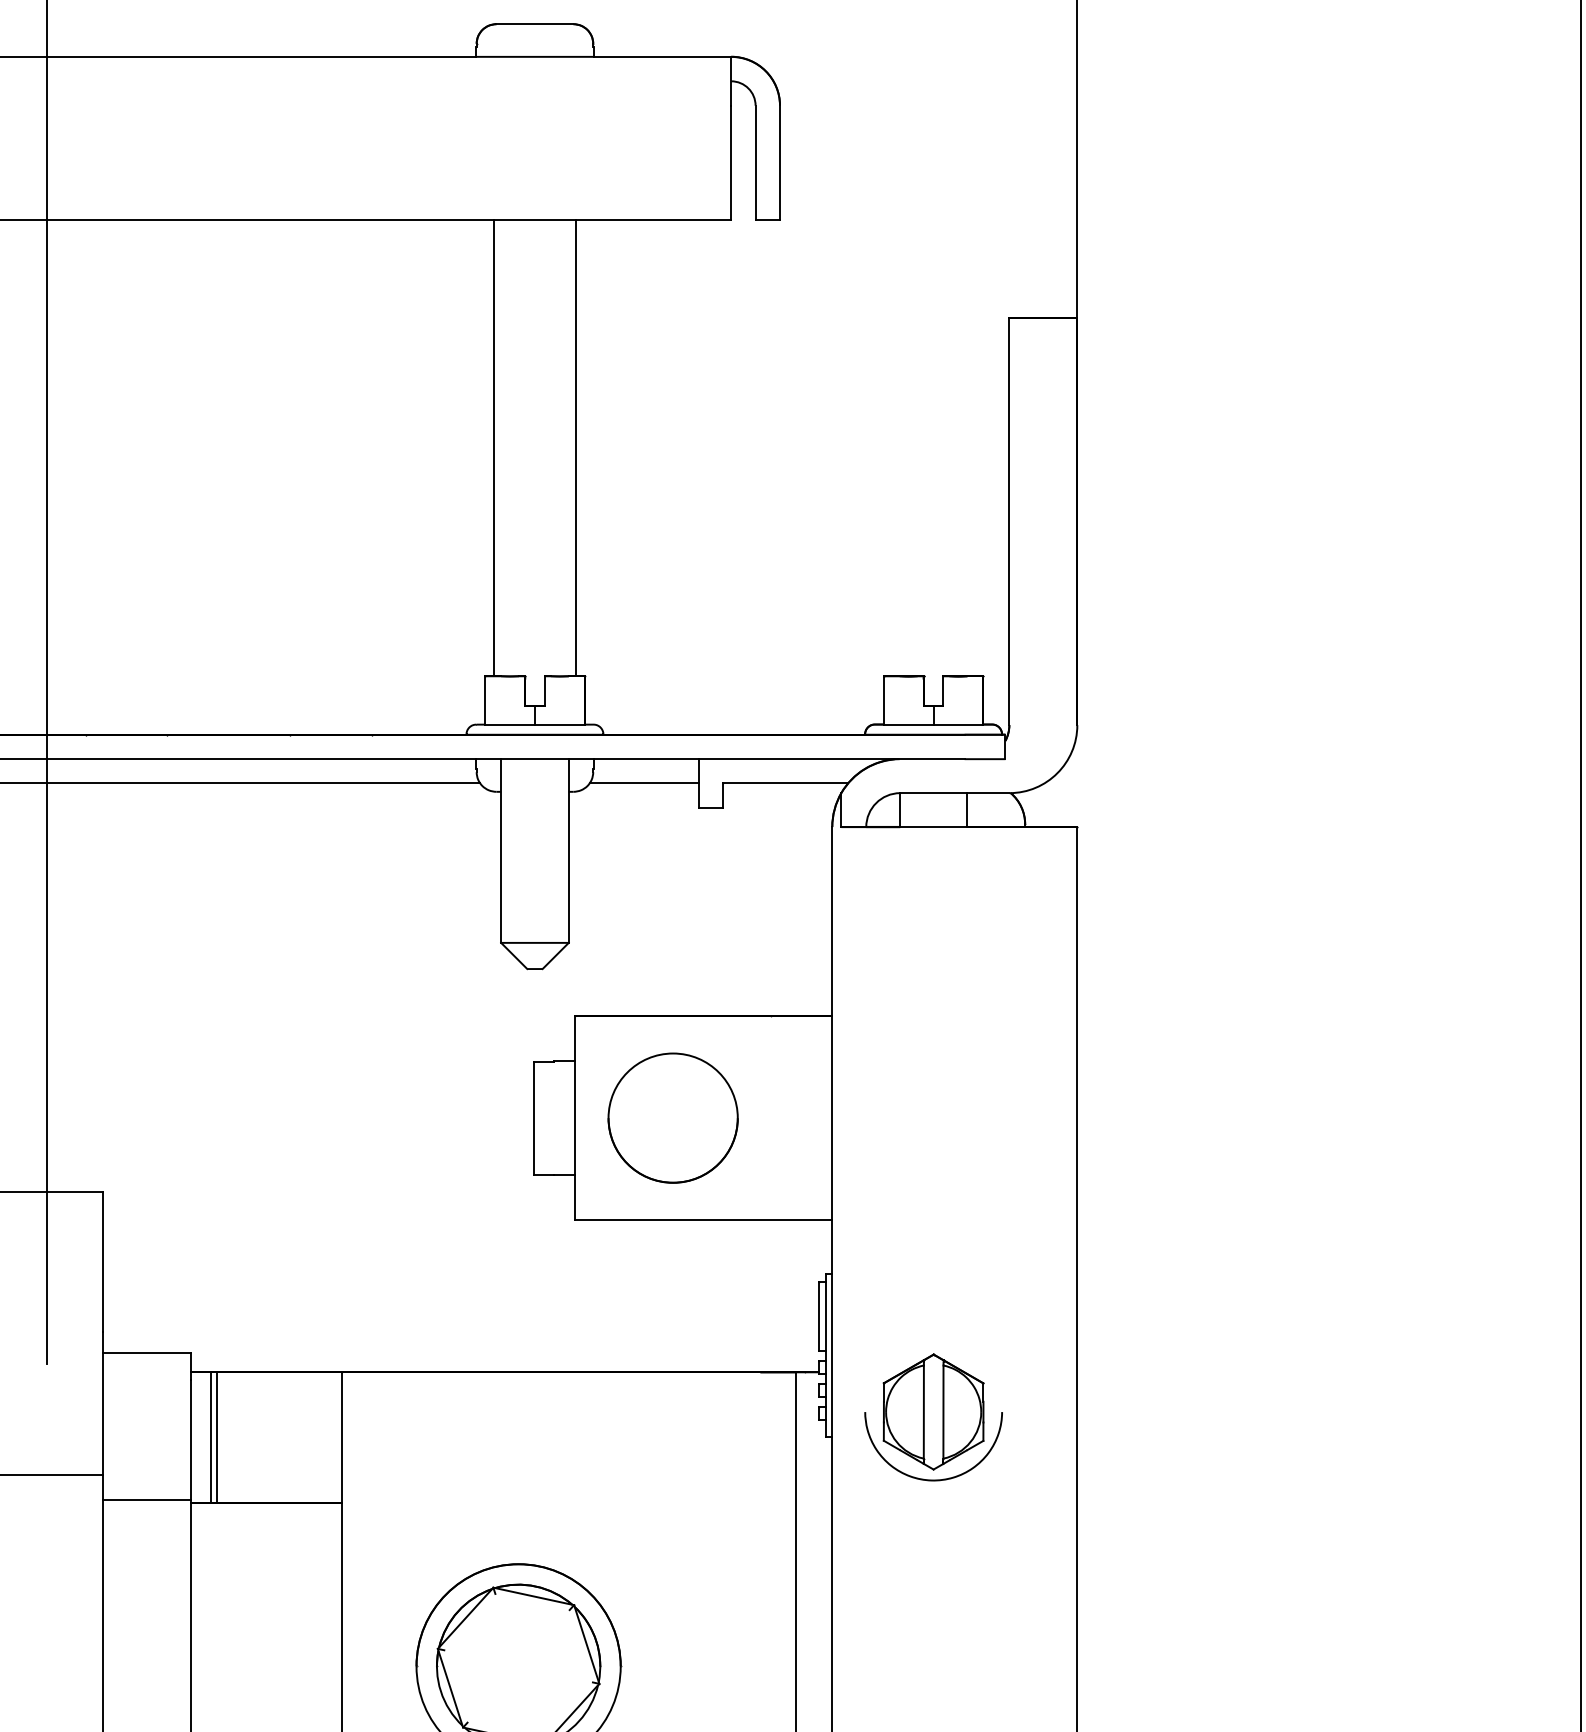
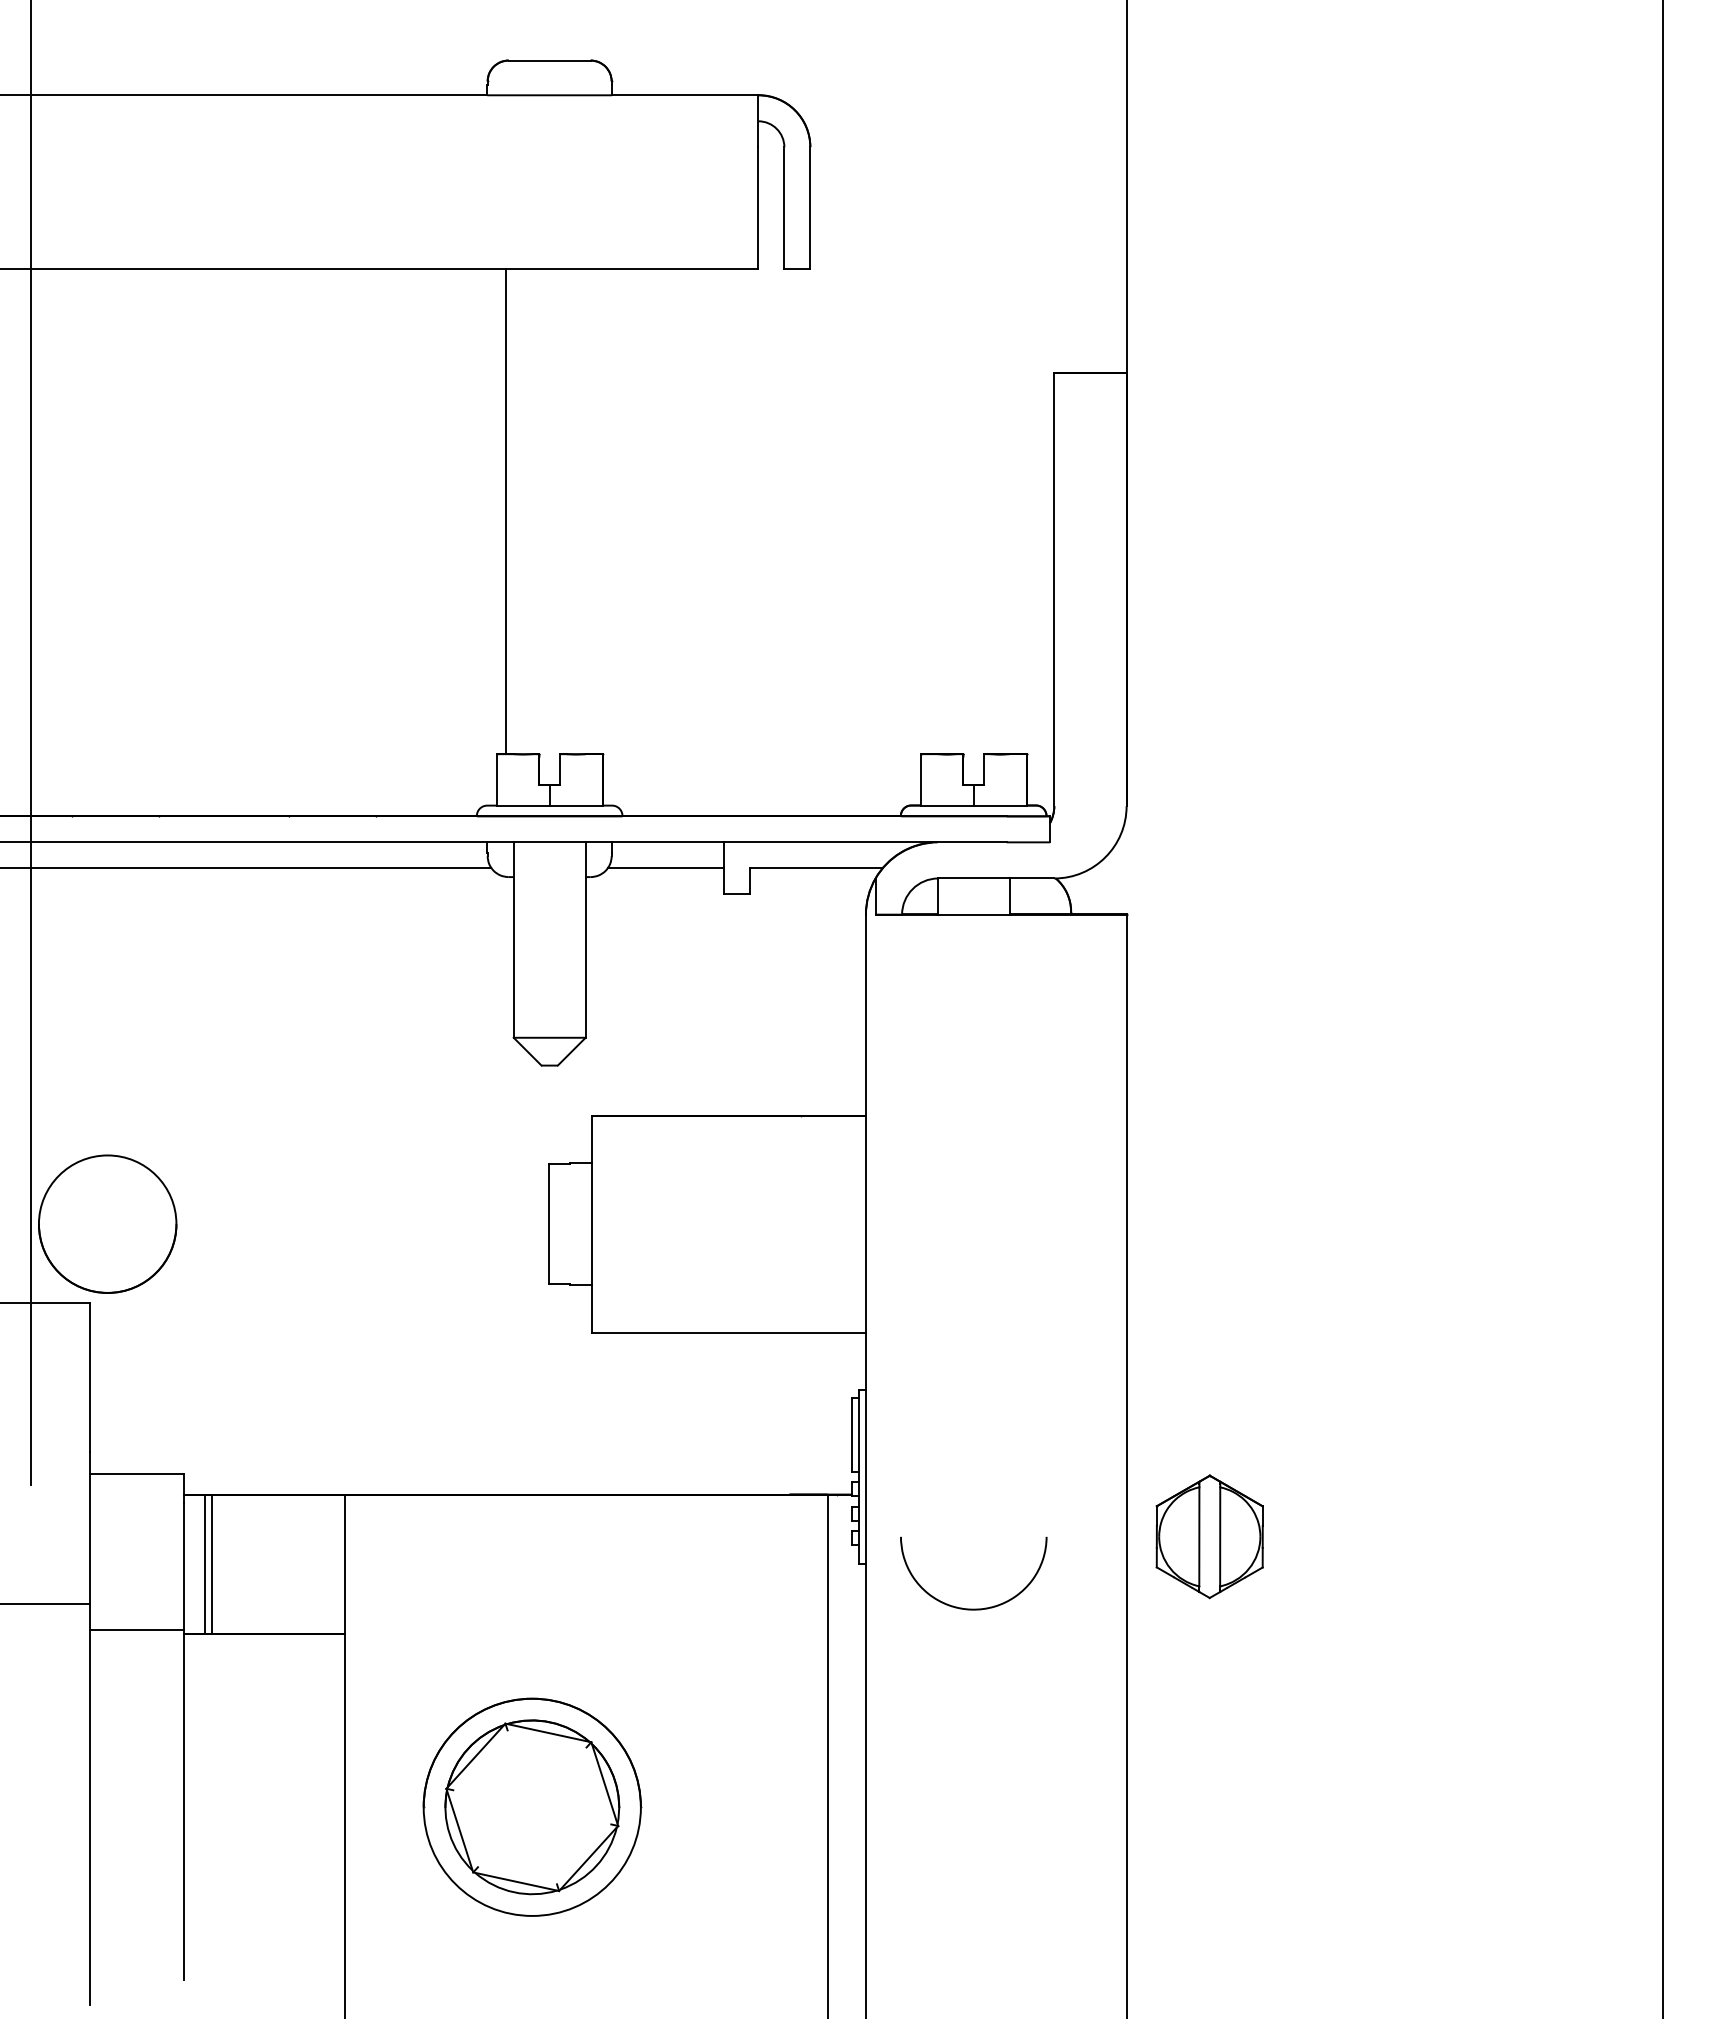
line: (575, 448) -> (592, 511), removed
circle: (672, 1117) -> (107, 1223), moved
part: (933, 1411) -> (1209, 1536), moved

